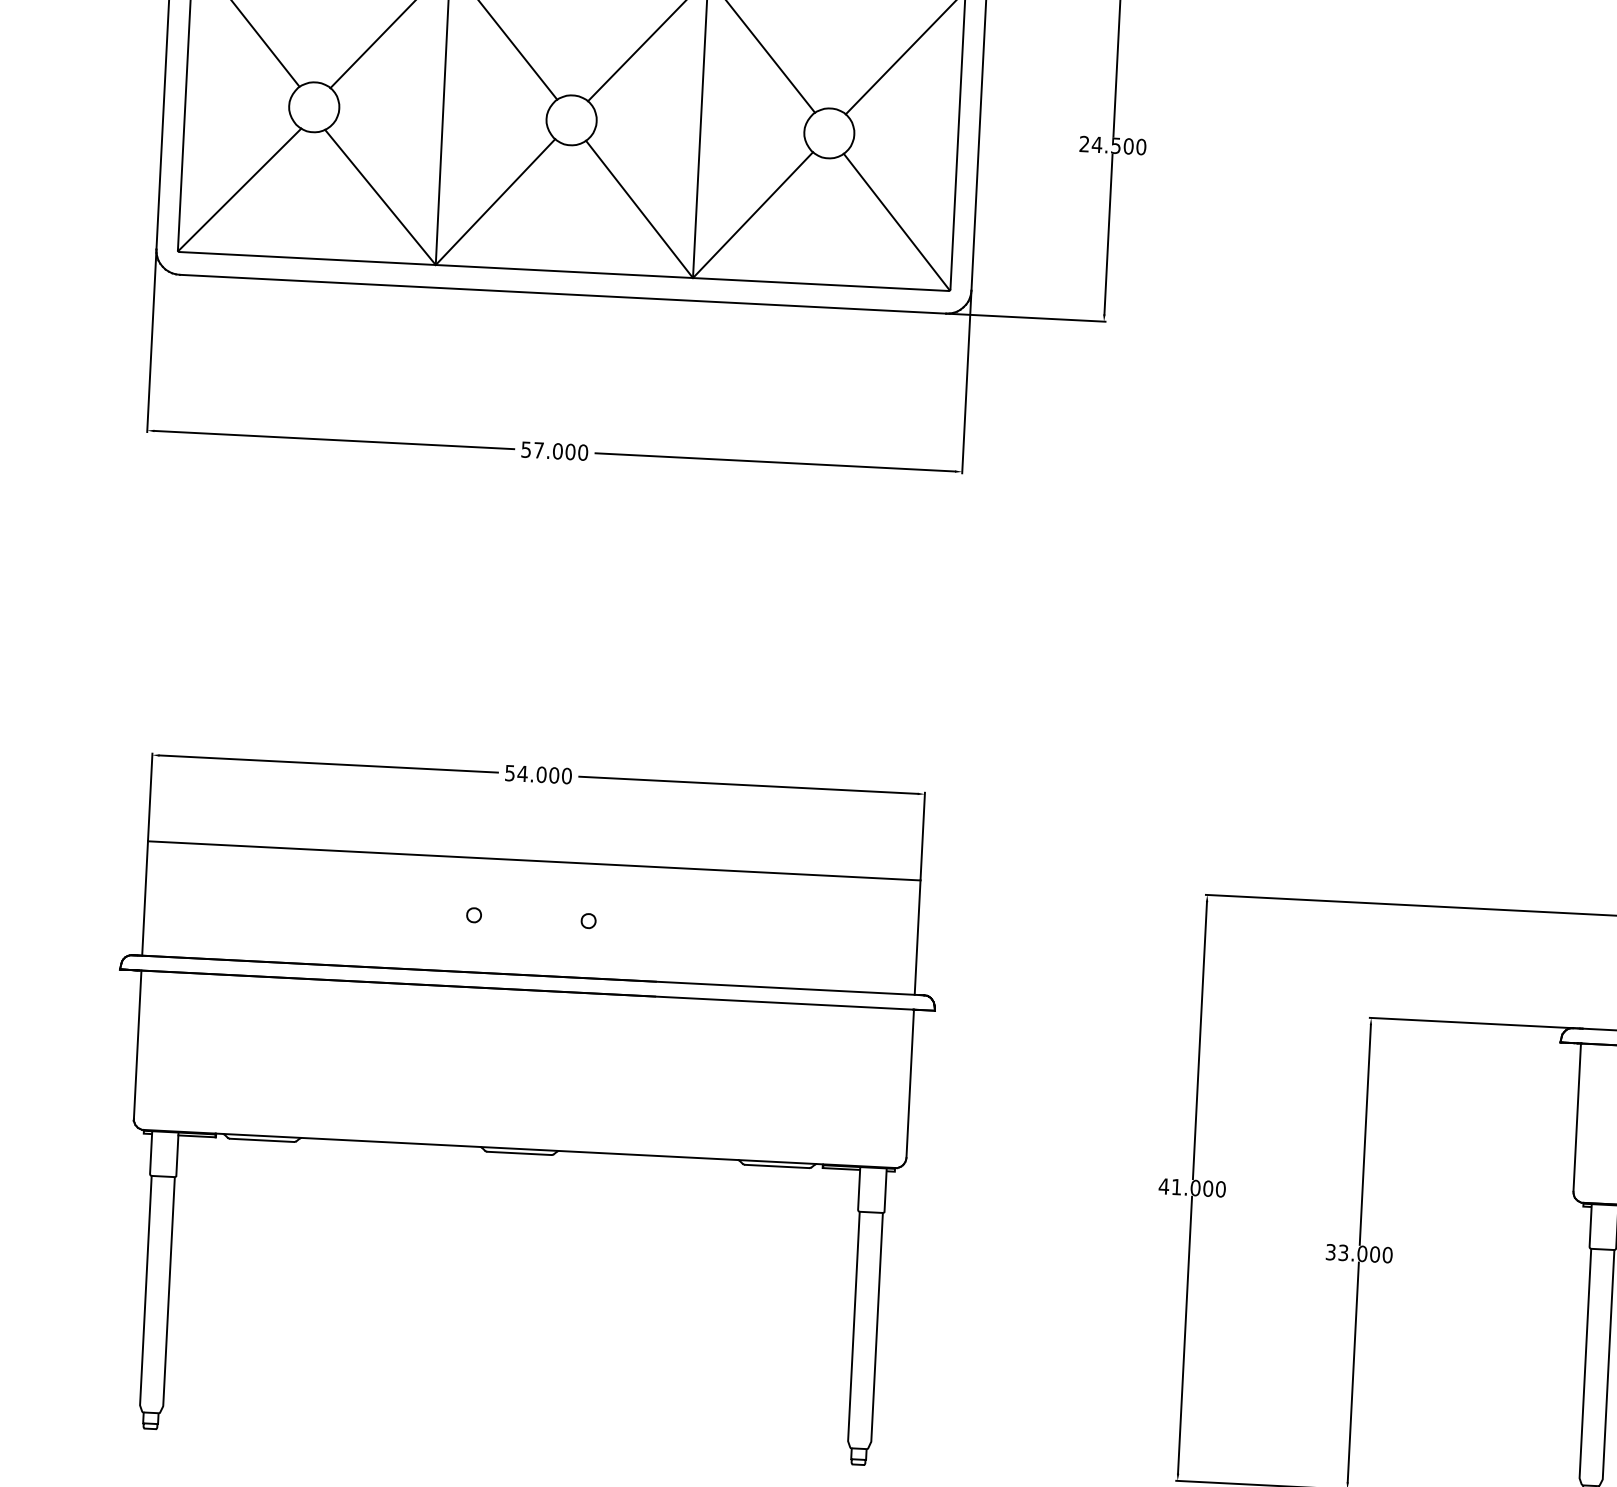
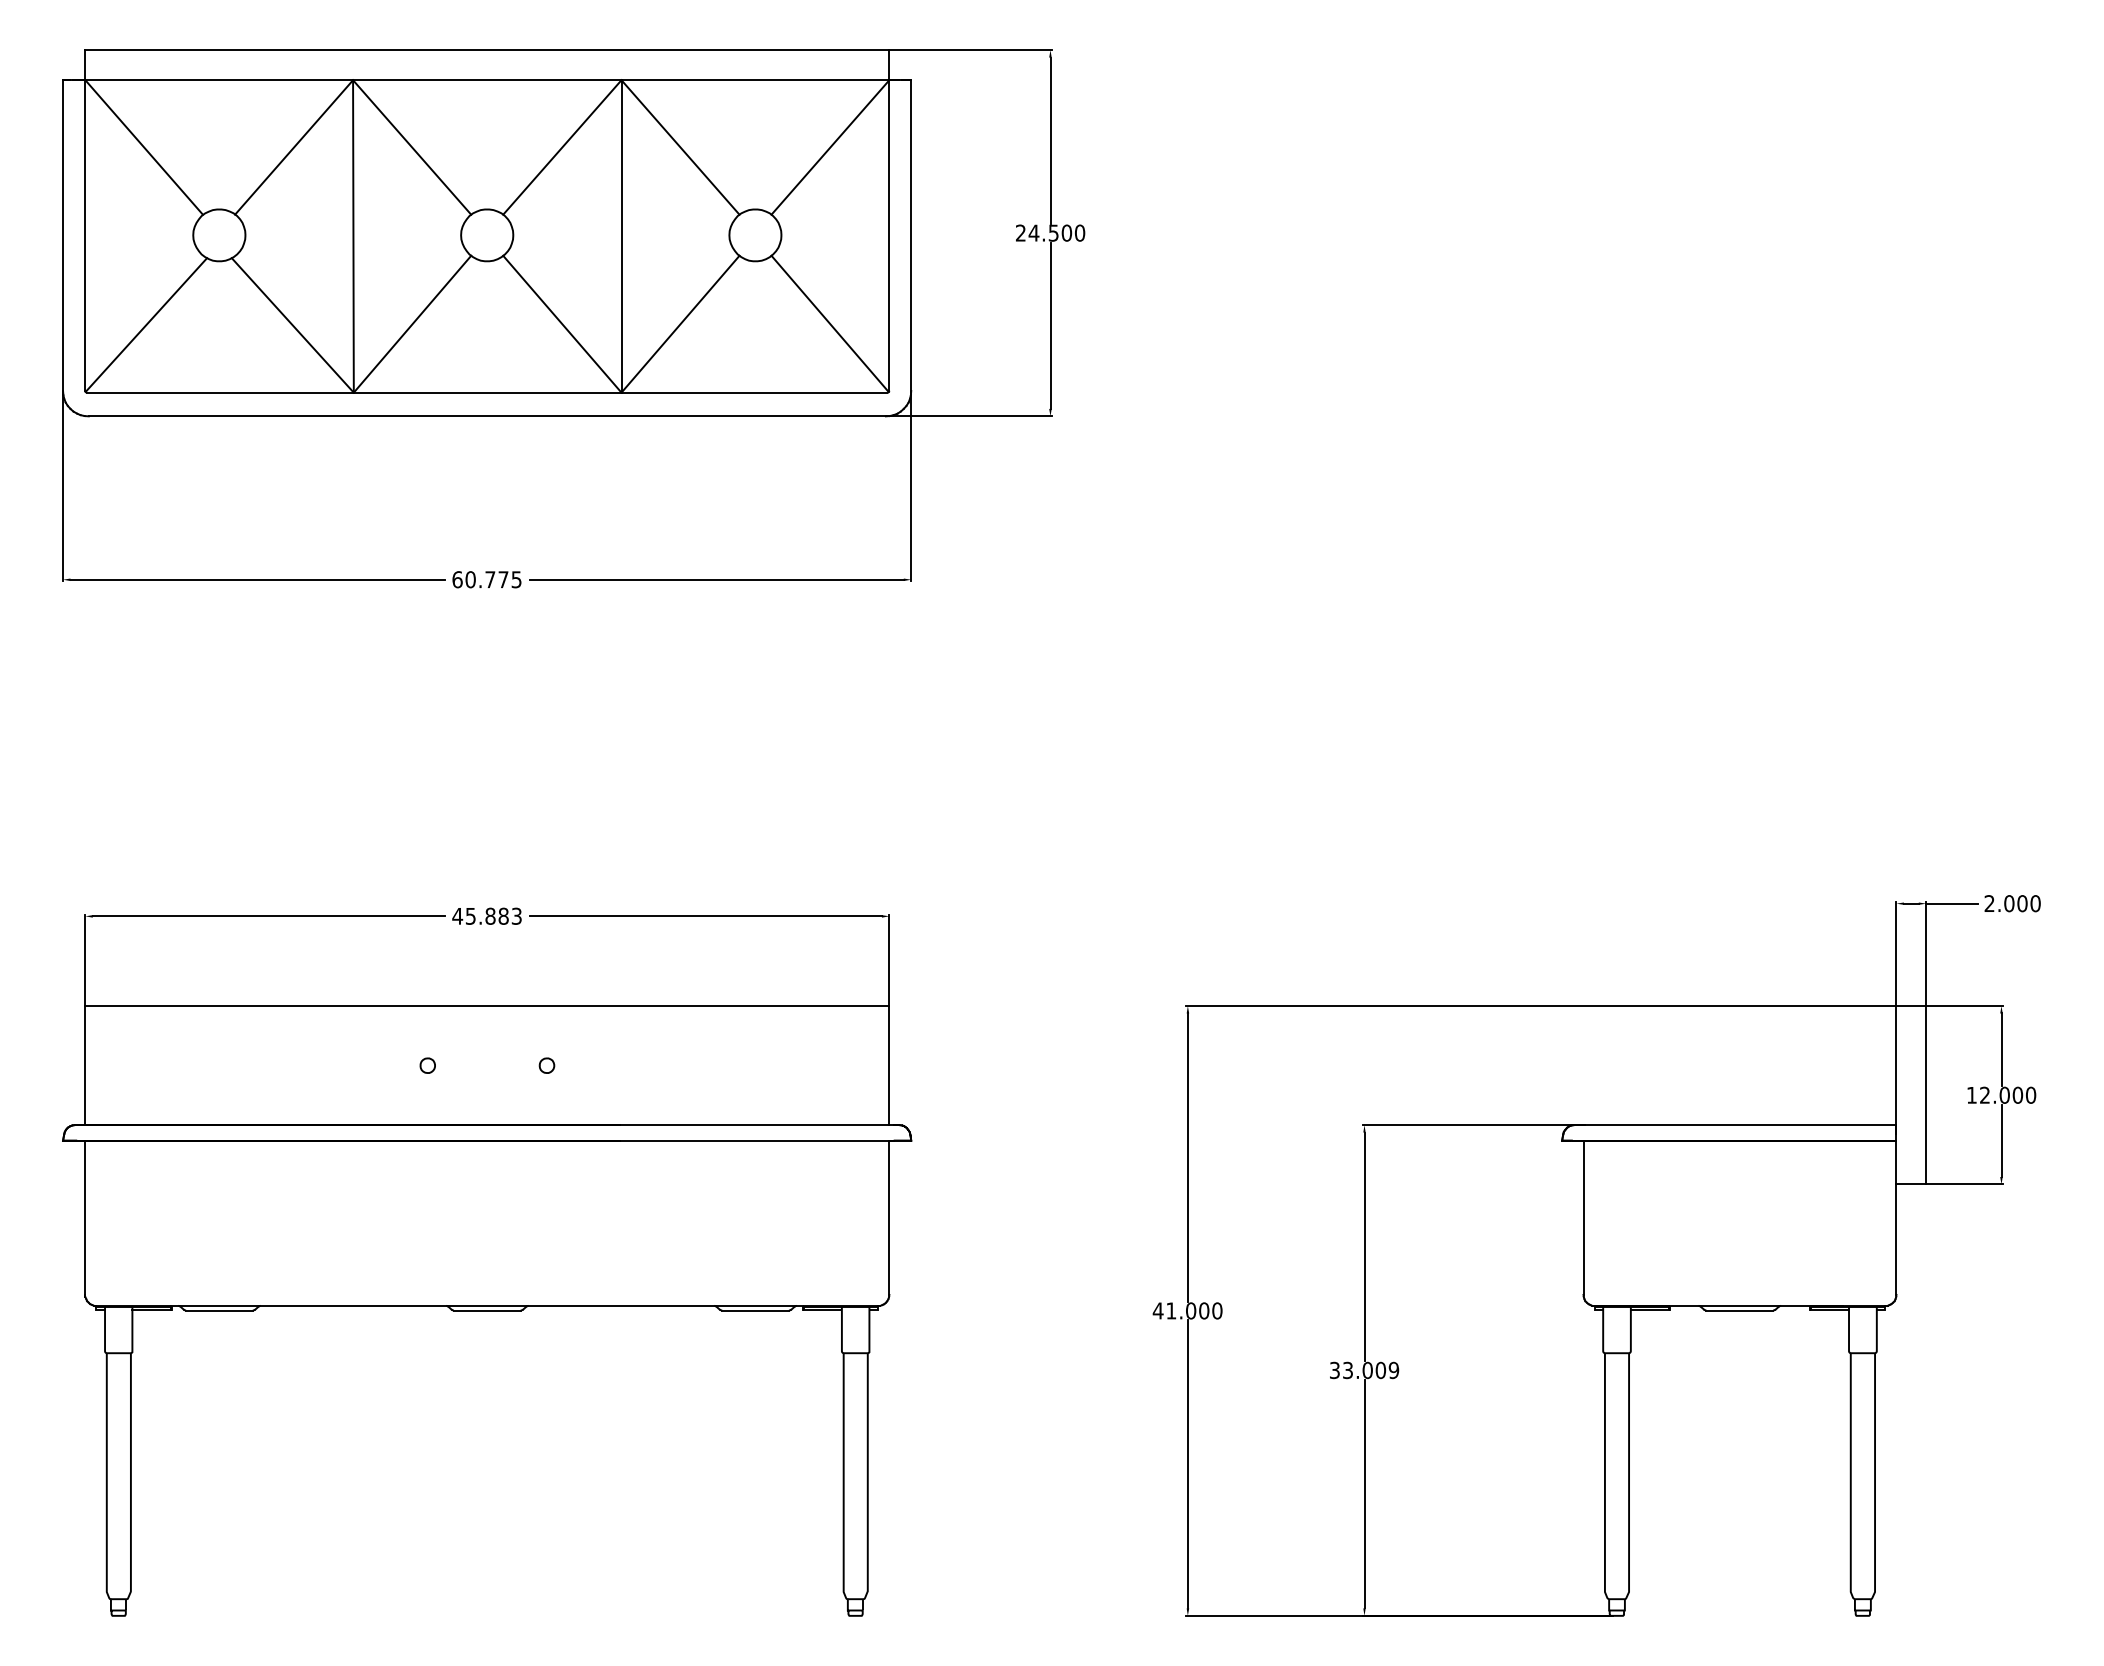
text: (554, 450) -> (486, 579), 57.000 -> 60.775
text: (537, 773) -> (486, 915), 54.000 -> 45.883
text: (1387, 1255) -> (1393, 1370), 33.000 -> 33.009

